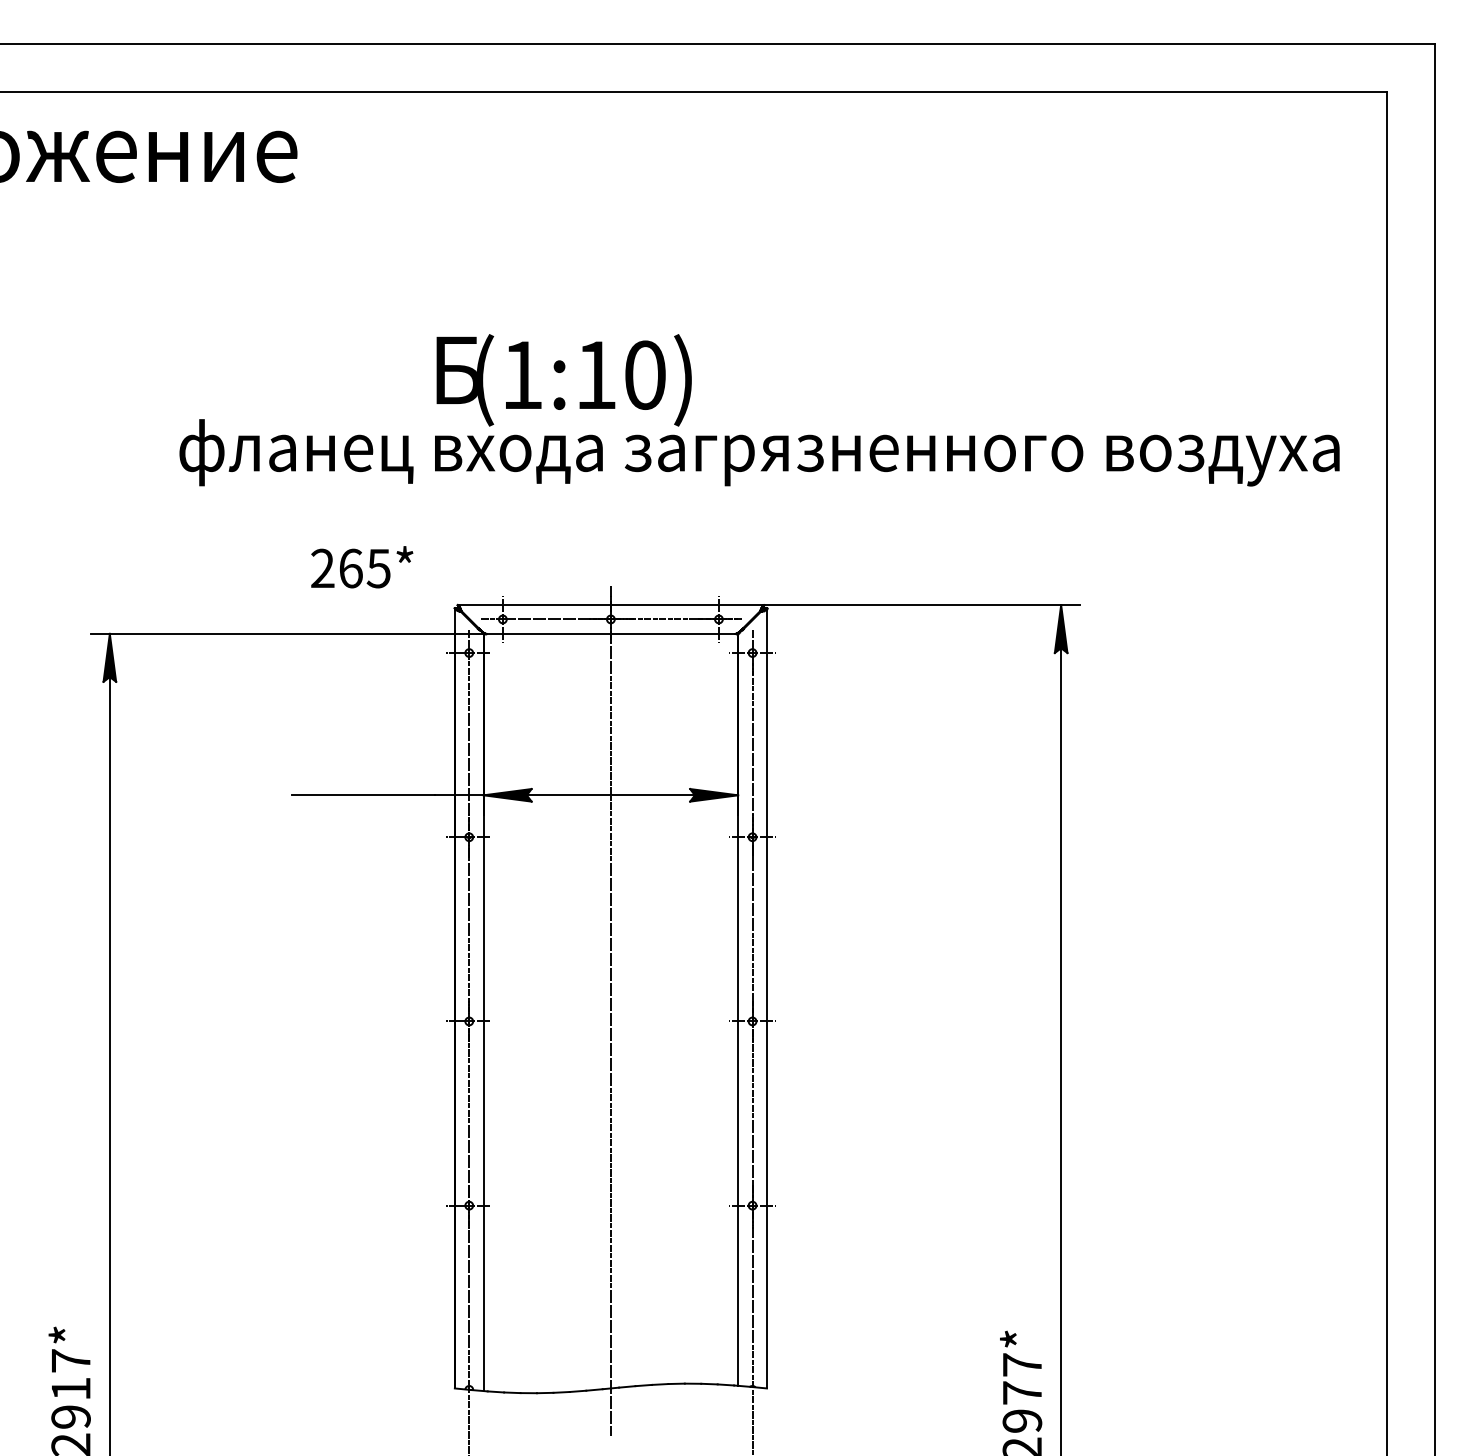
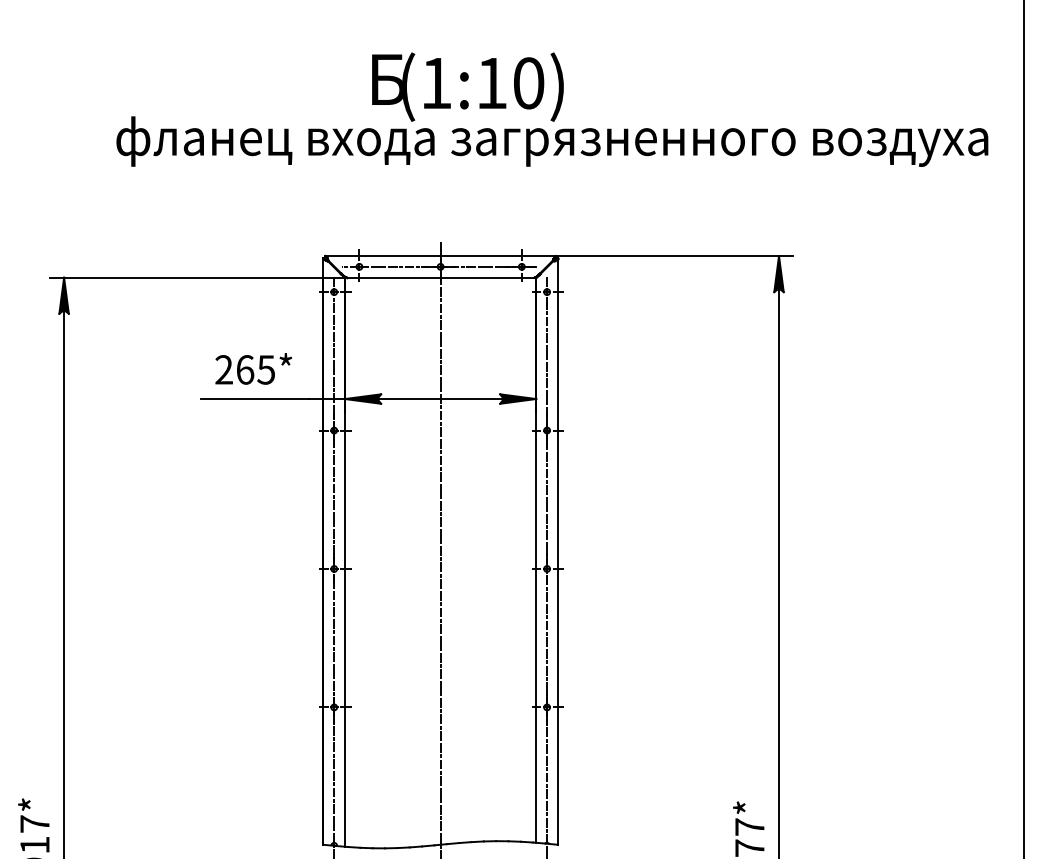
text: (563, 380) -> (467, 87), moved
text: (362, 567) -> (253, 369), moved

